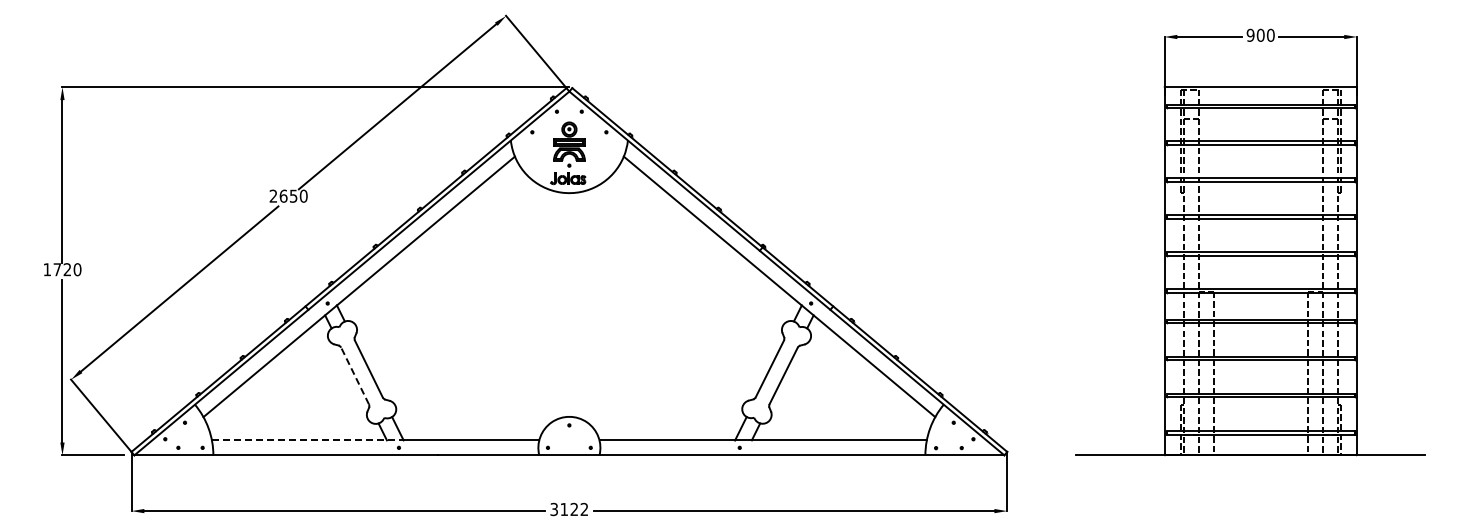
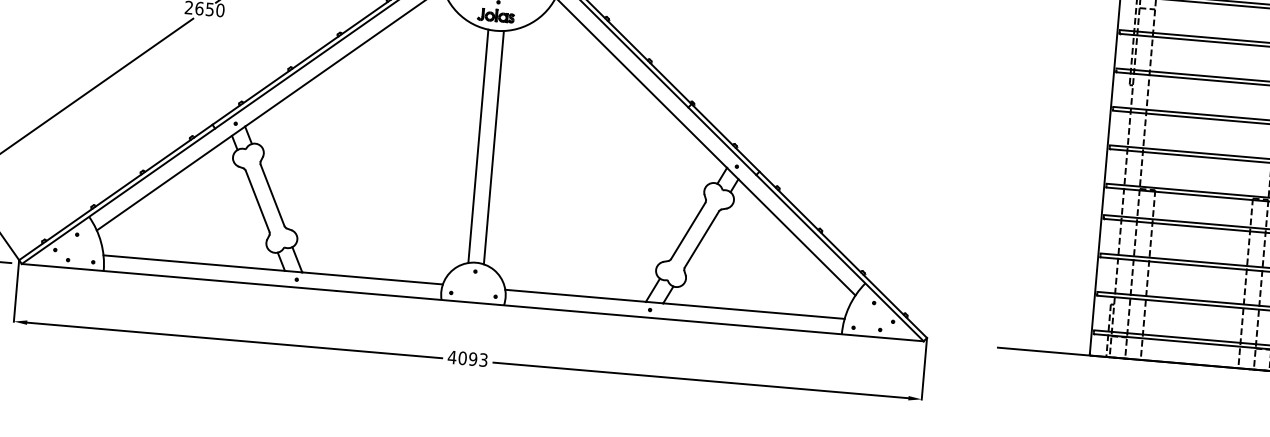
line: (561, 304) -> (478, 145), added
line: (576, 304) -> (493, 146), added
line: (354, 375) -> (257, 200), dashed -> solid
line: (307, 440) -> (202, 263), dashed -> solid
text: (569, 509) -> (468, 358), 3122 -> 4093

